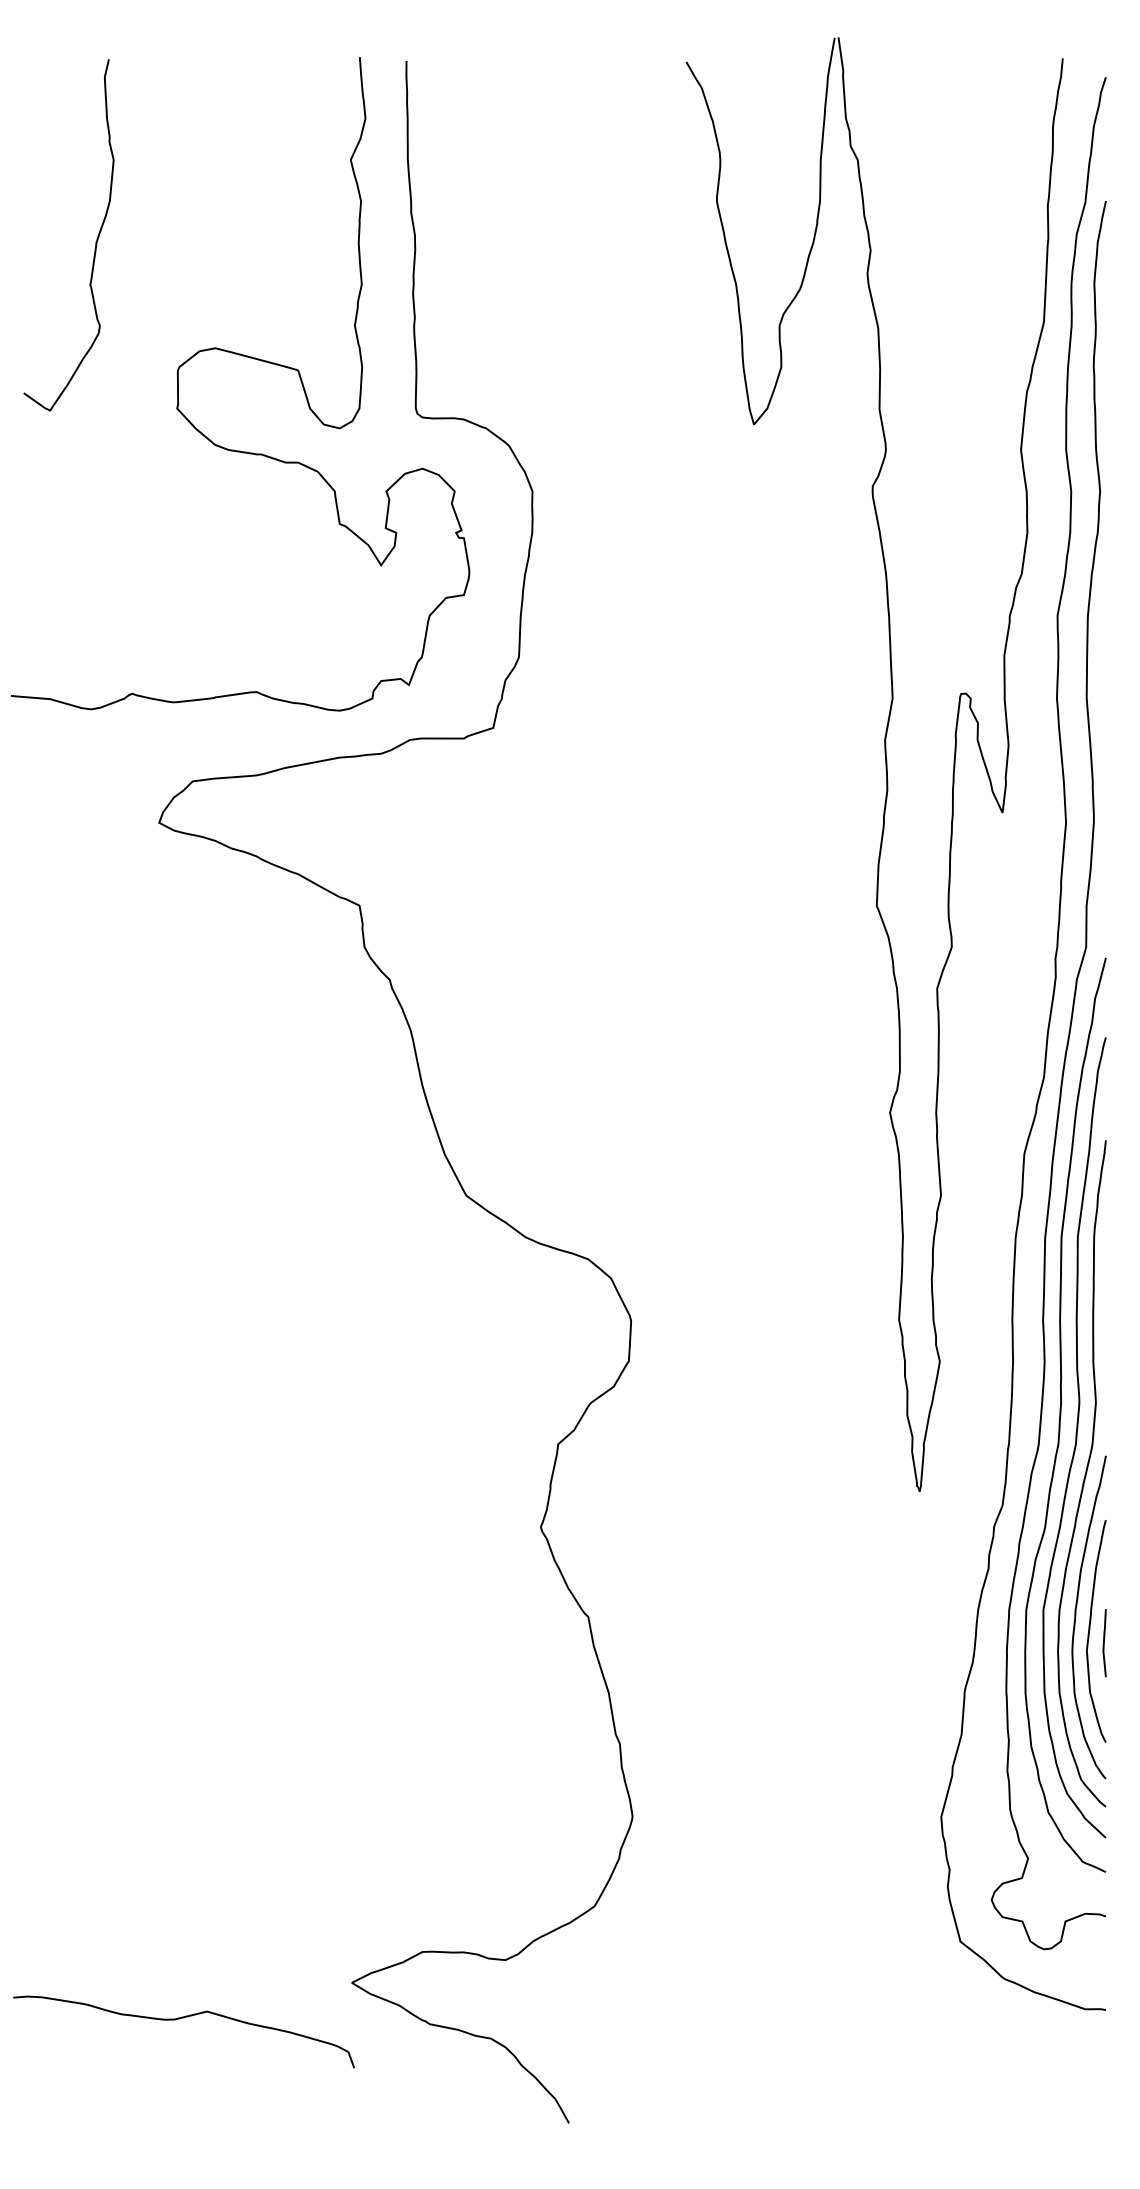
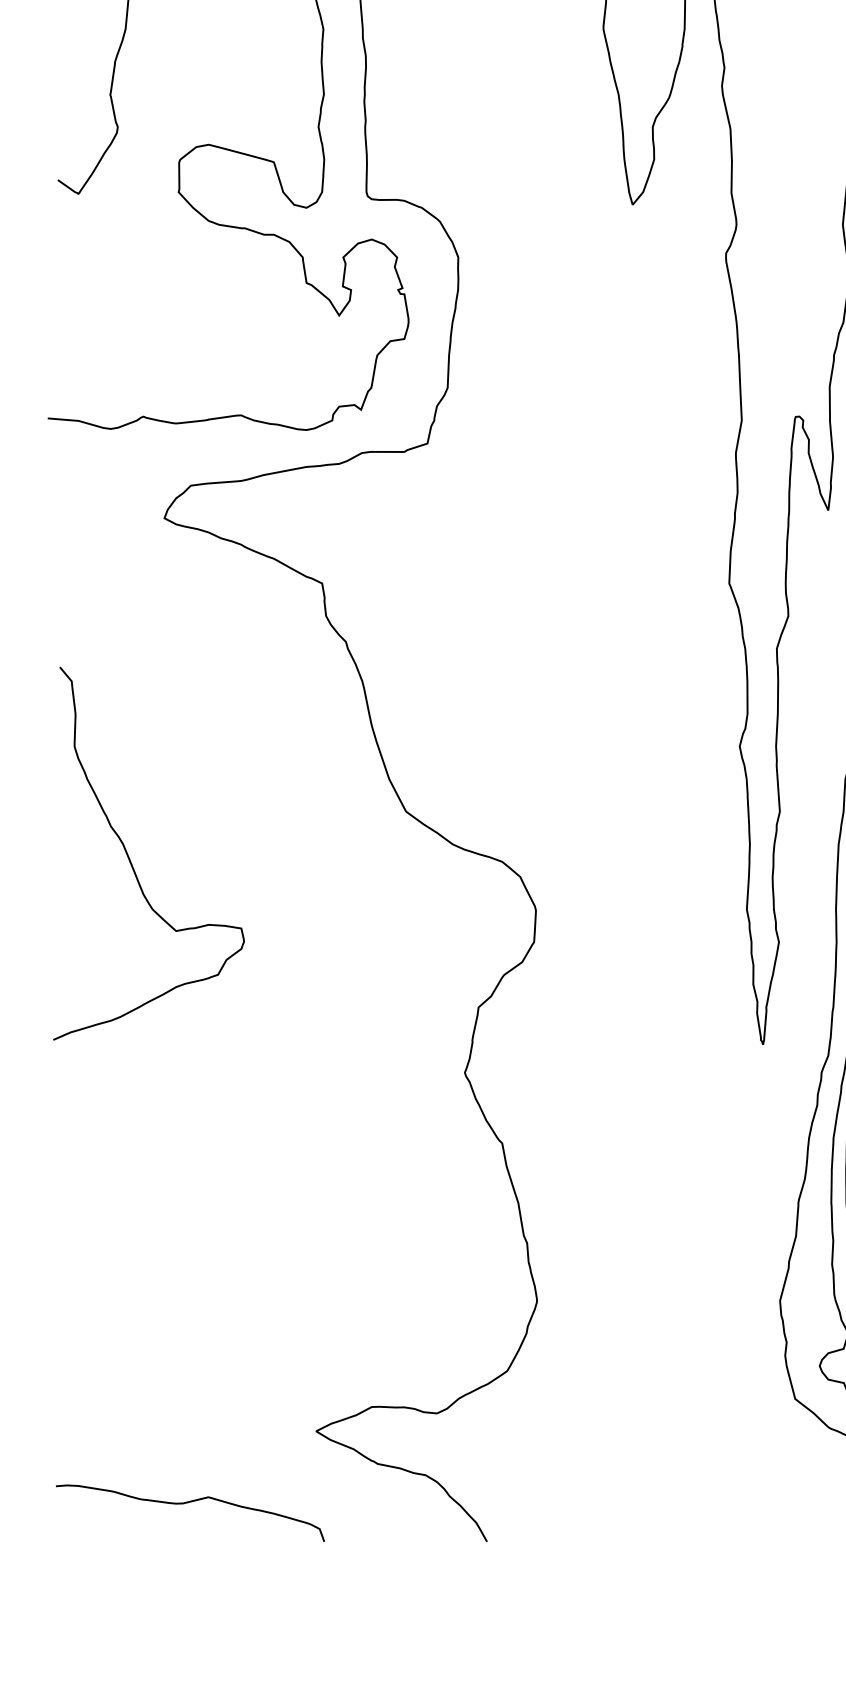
curve: (115, 1255) -> (130, 858), added
curve: (179, 2019) -> (186, 1503), moved

